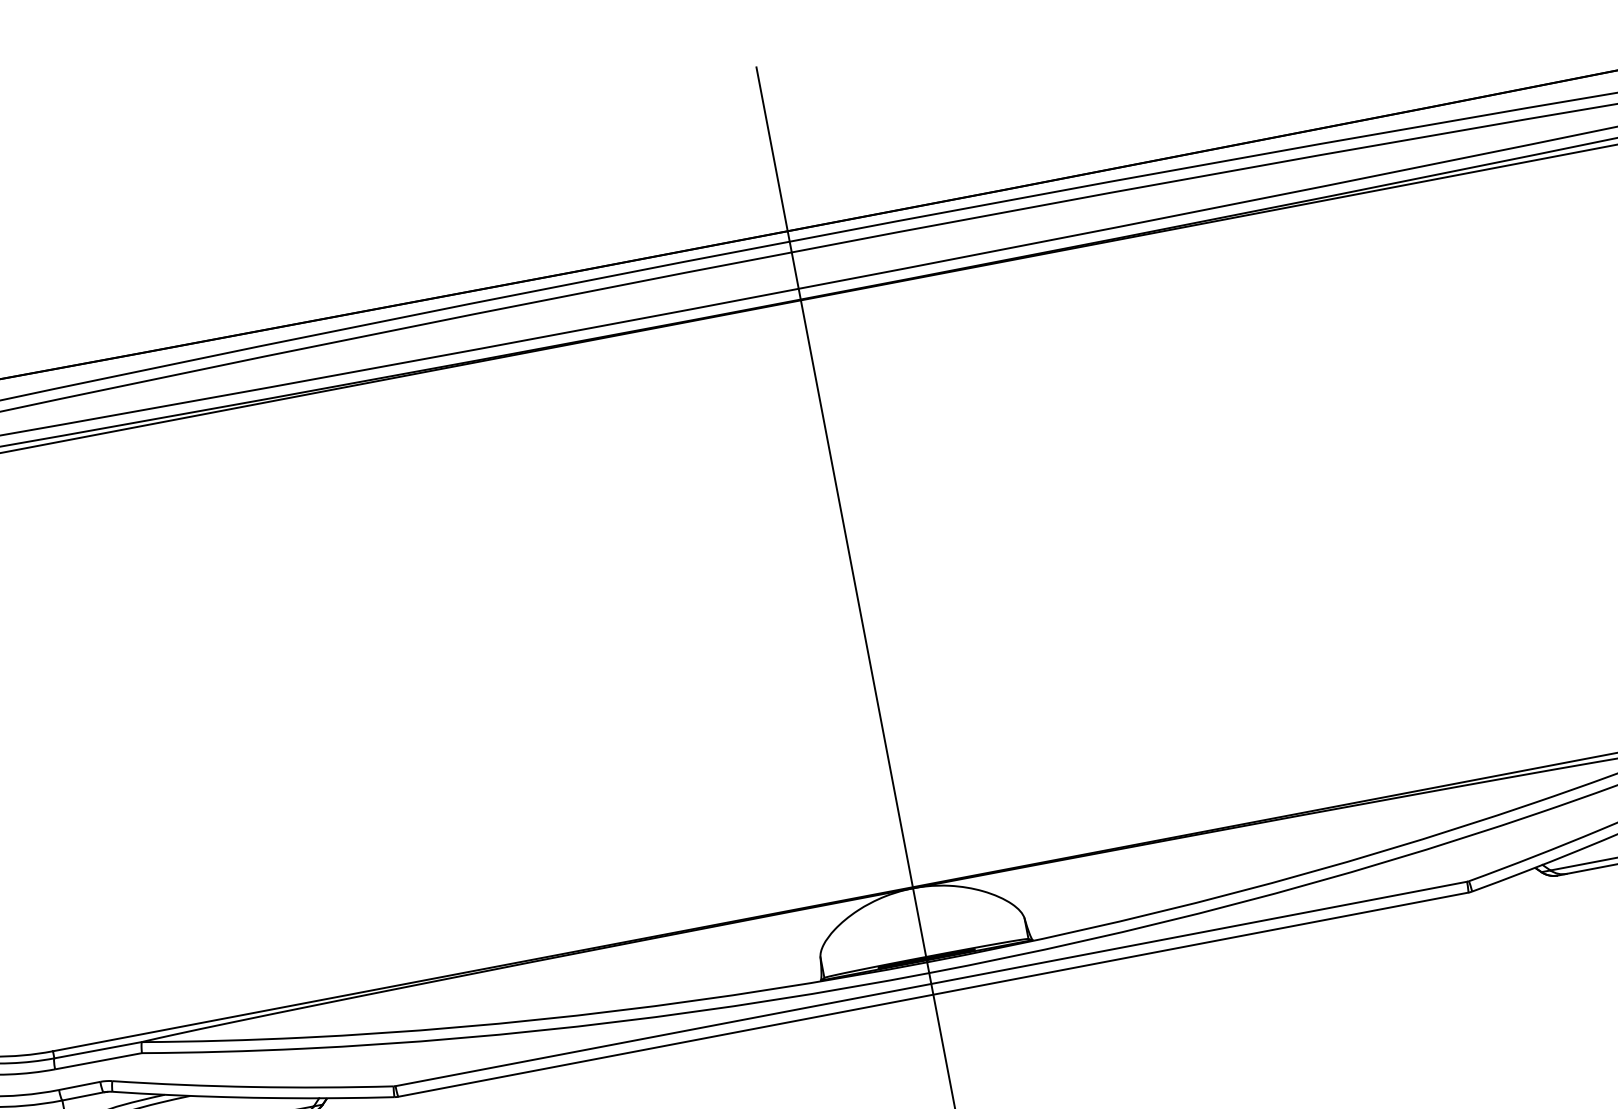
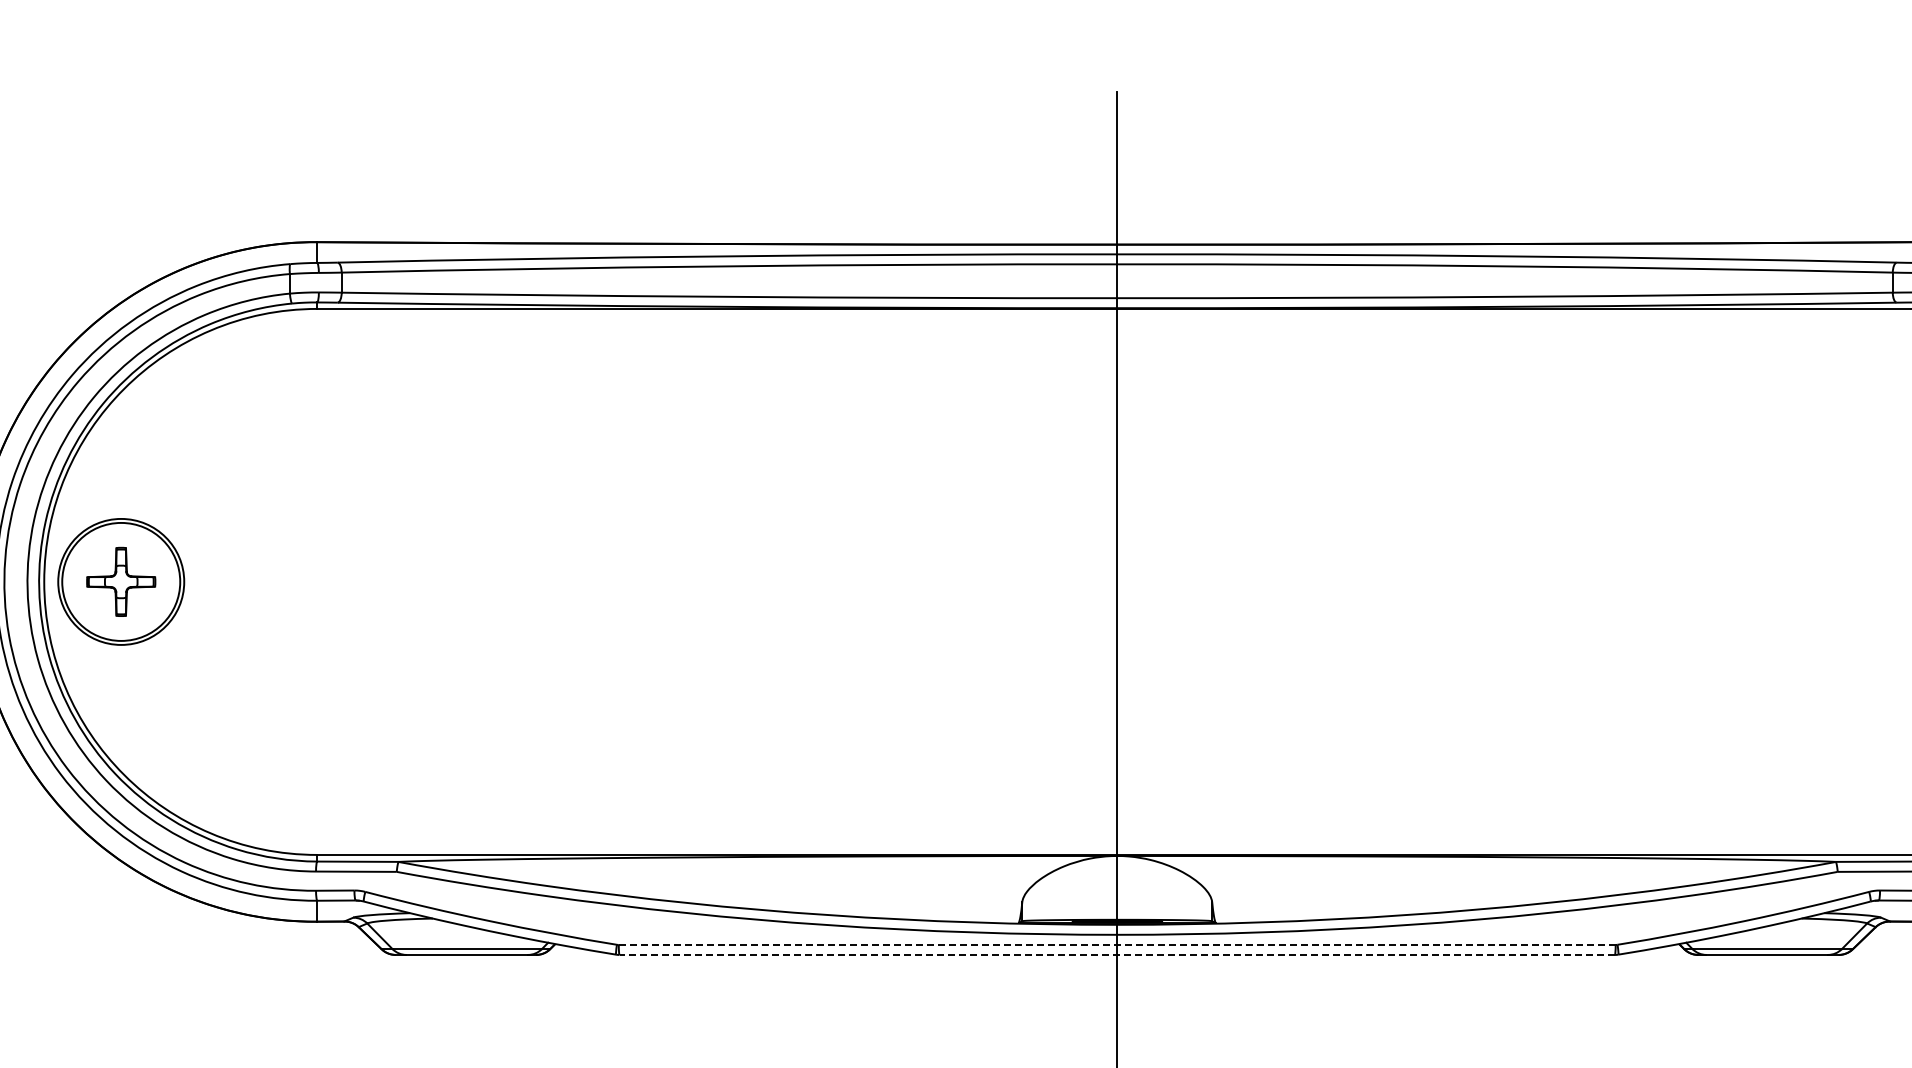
line: (931, 983) -> (1117, 944), solid -> dashed
line: (933, 994) -> (1117, 954), solid -> dashed

